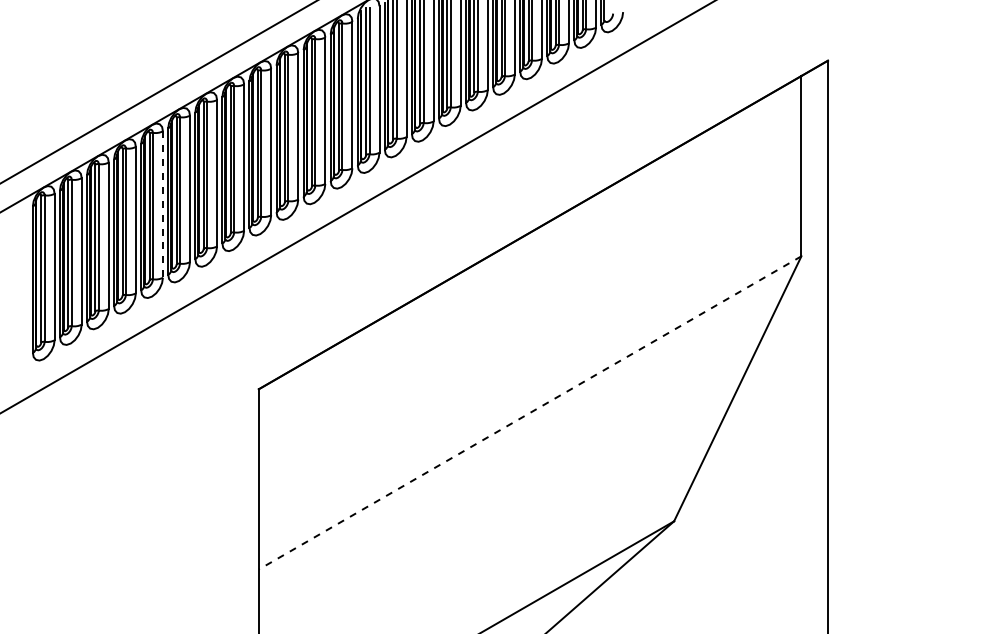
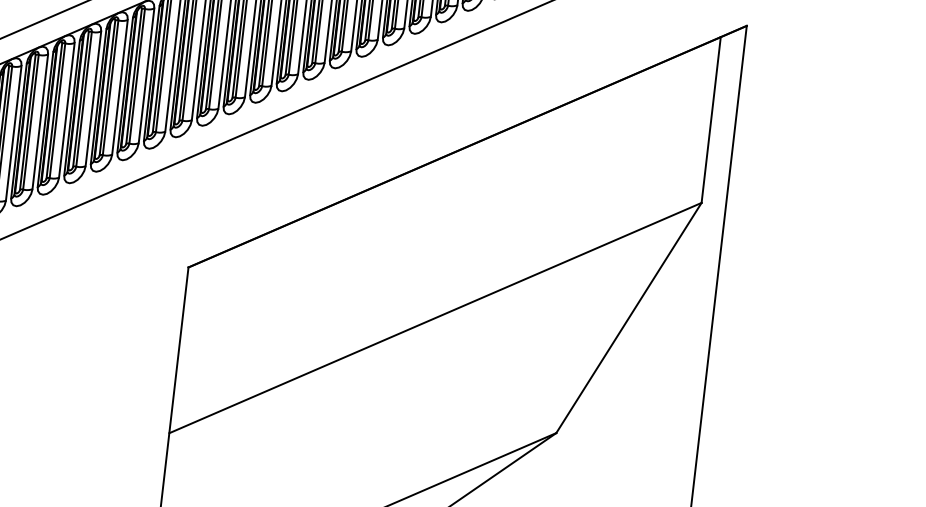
line: (162, 205) -> (119, 88), dashed -> solid
line: (529, 413) -> (434, 318), dashed -> solid

